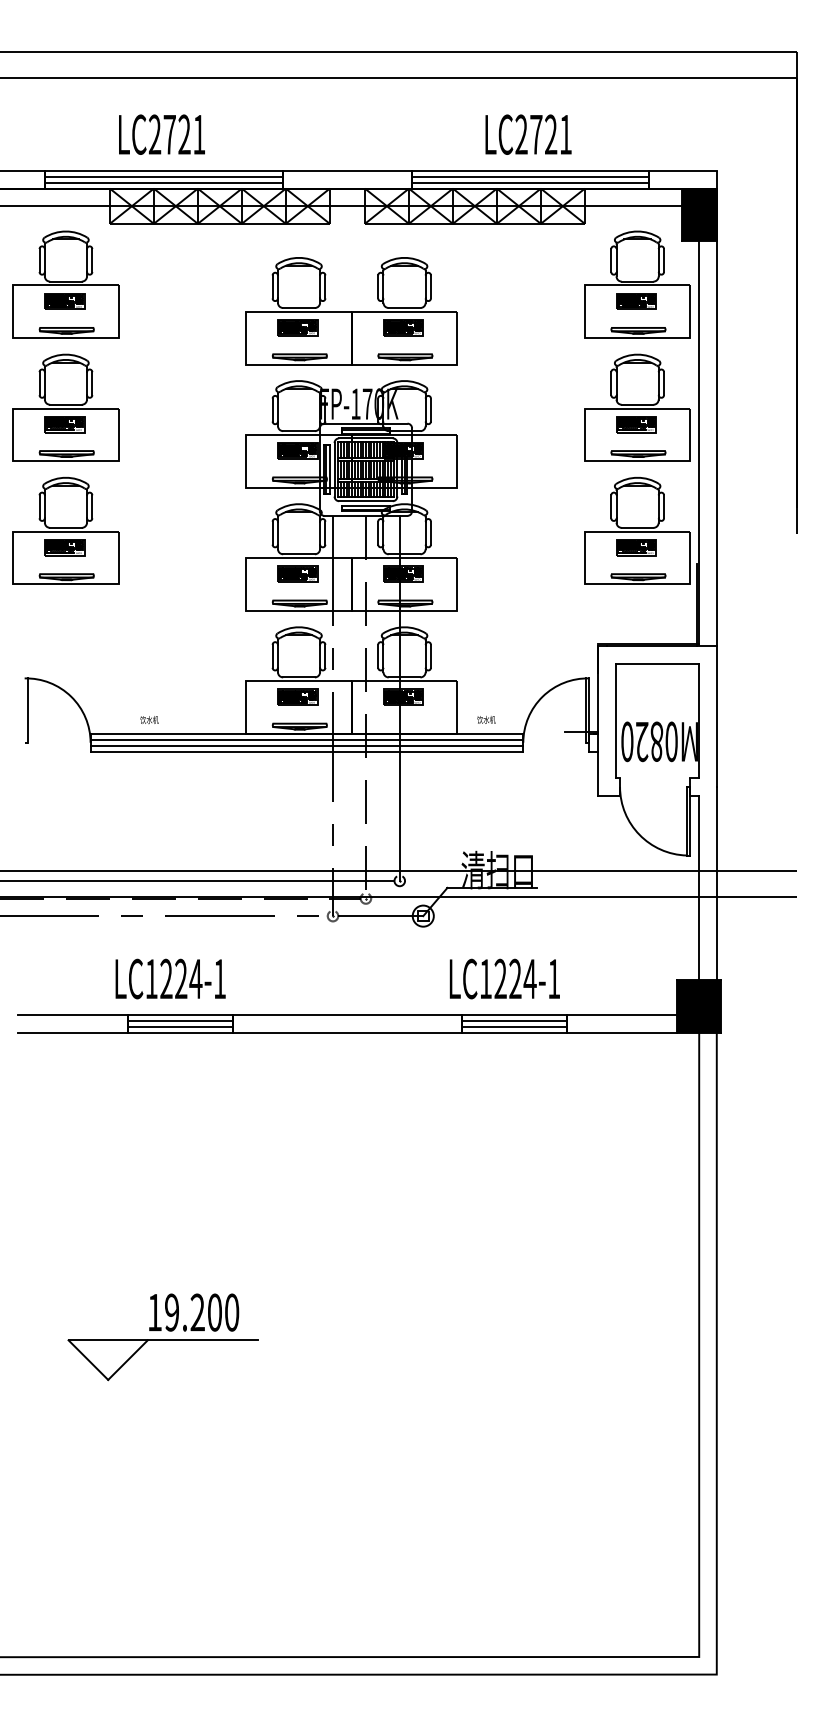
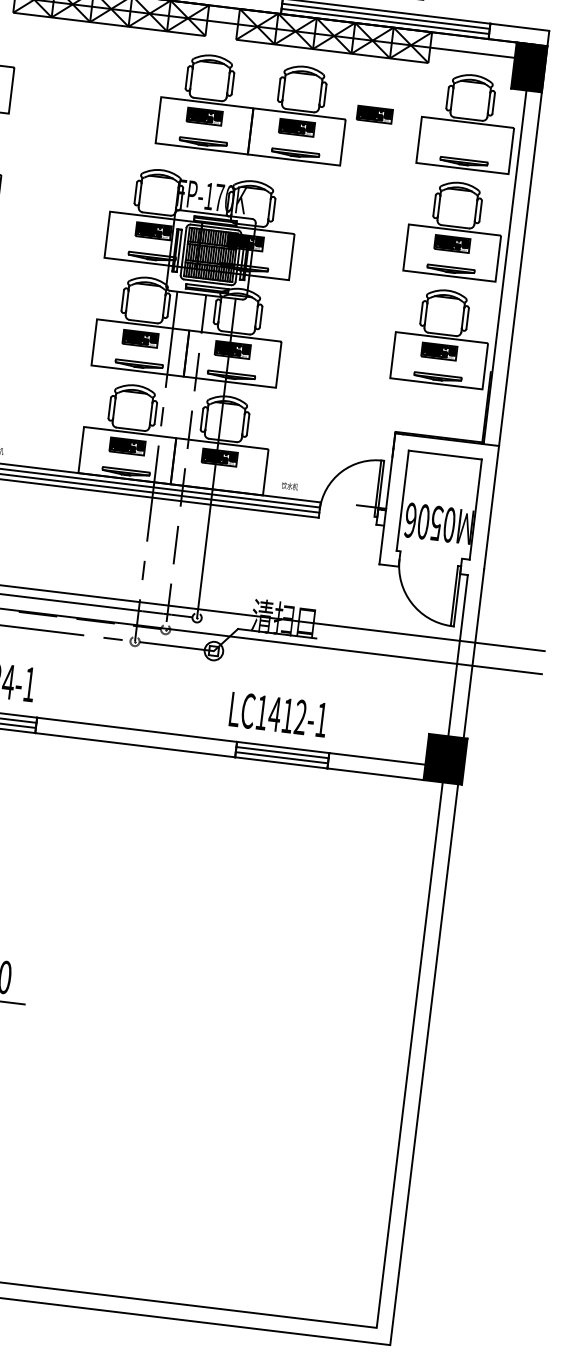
part: (636, 301) -> (374, 114), moved
part: (351, 311) -> (253, 108), moved
text: (642, 741) -> (424, 521), M0820 -> M0506
text: (515, 978) -> (287, 715), LC1224-1 -> LC1412-1

